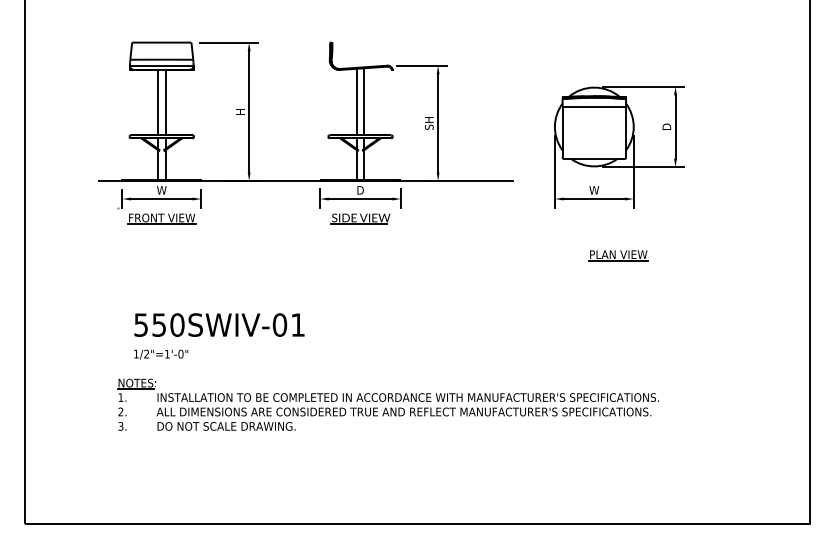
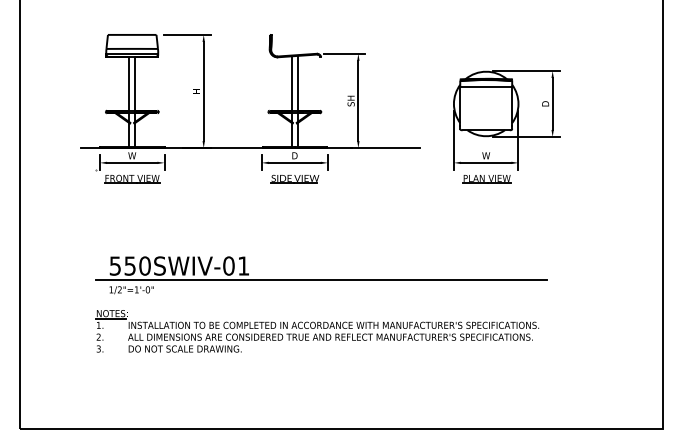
part: (617, 255) -> (486, 179), moved
line: (393, 341) -> (321, 279), added

